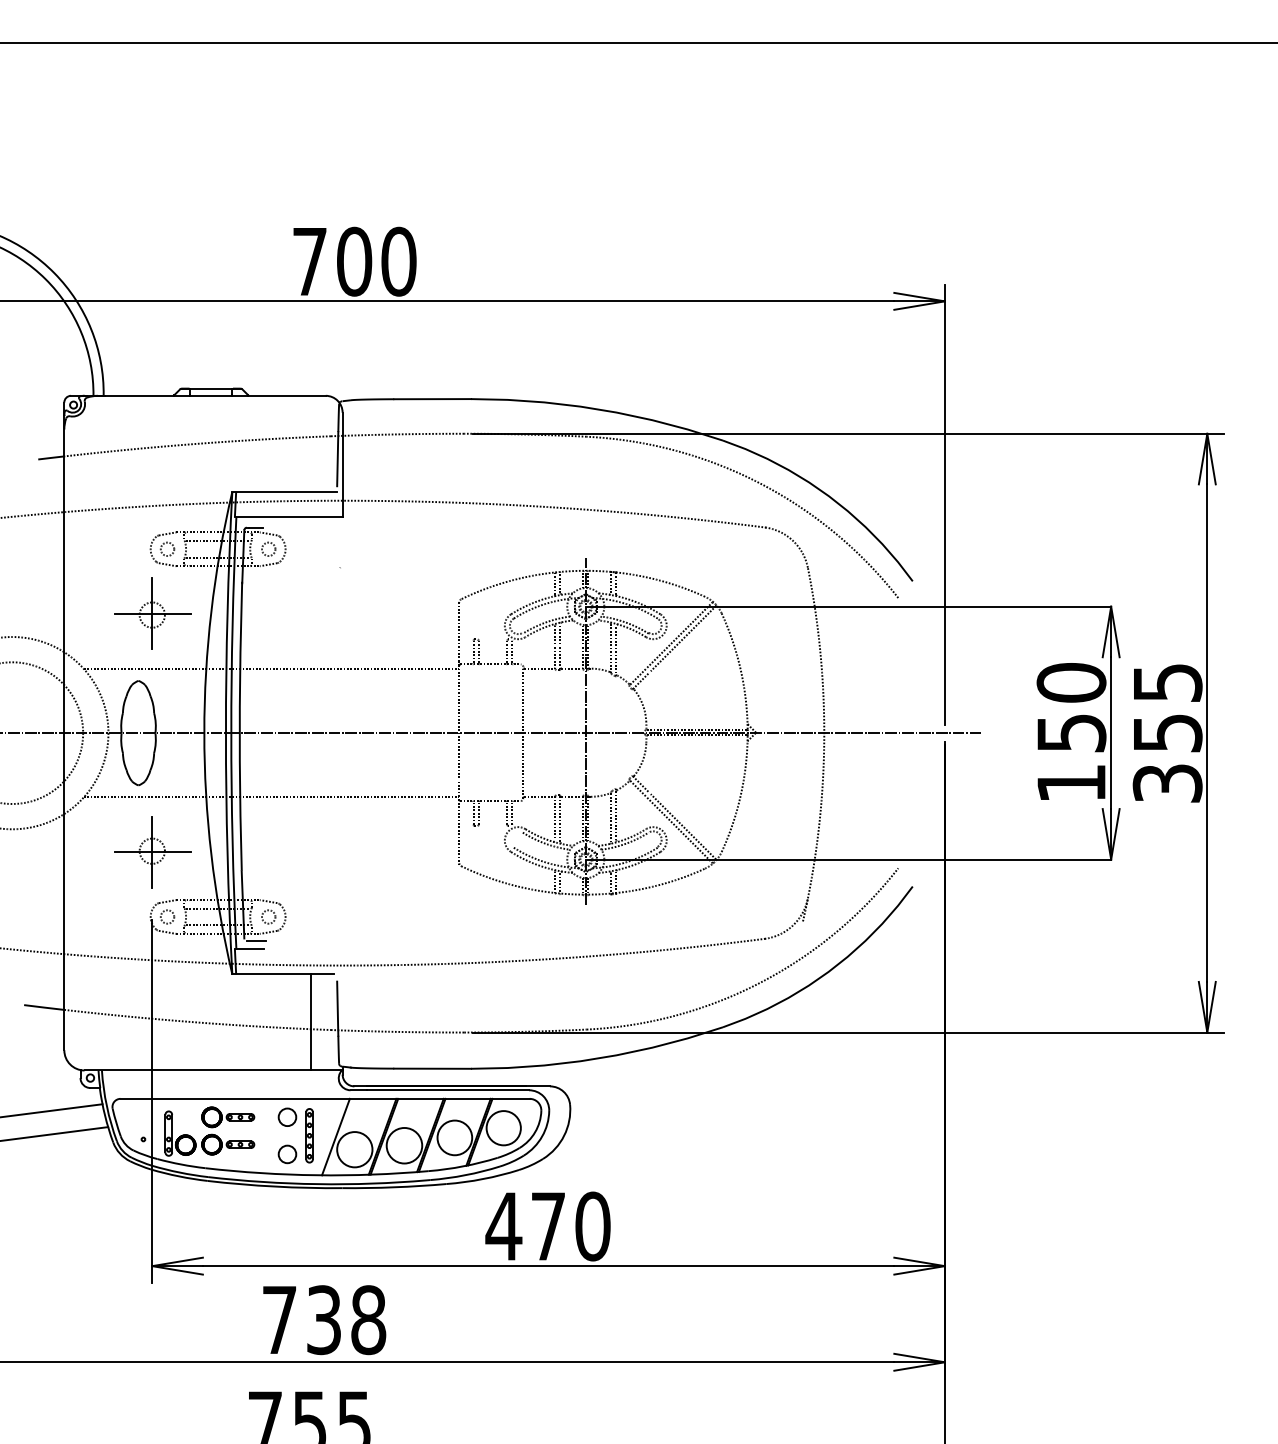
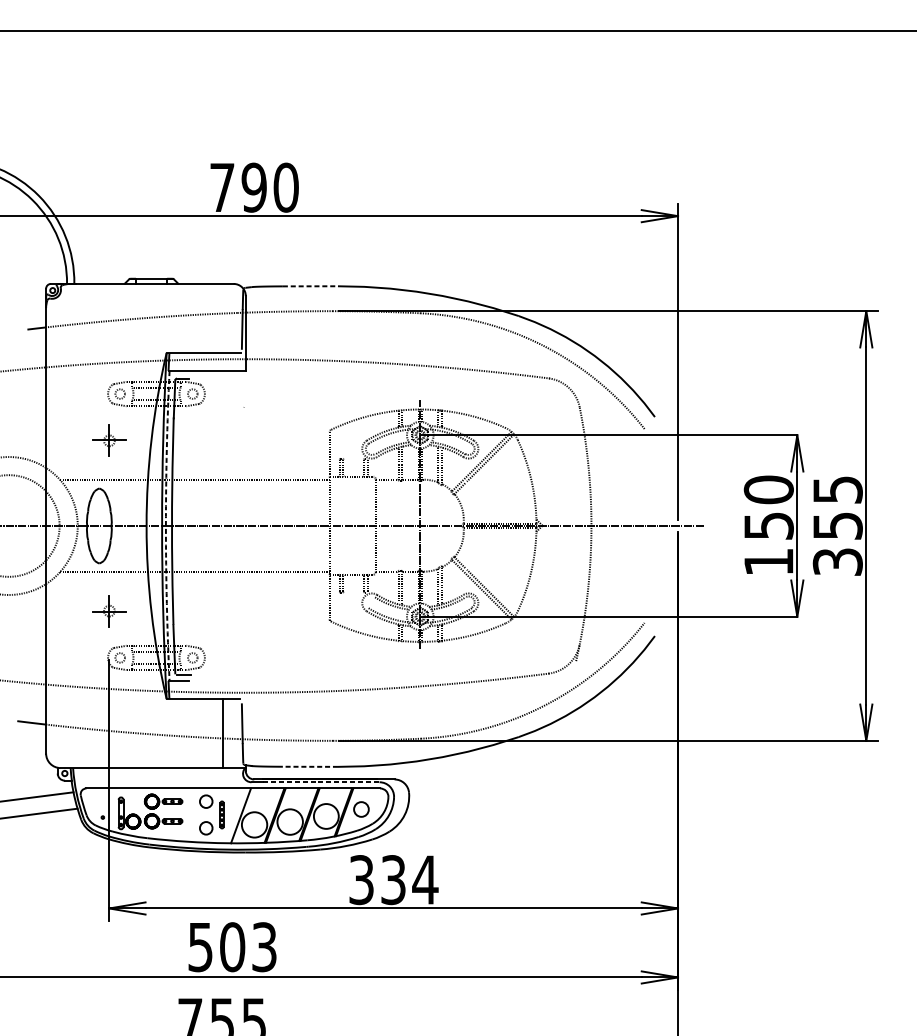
text: (354, 261) -> (254, 187), 700 -> 790
line: (433, 399) -> (311, 286), solid -> dashed
part: (152, 613) -> (109, 440), size x0.6
arc: (231, 733) -> (166, 526), solid -> dashed
part: (152, 852) -> (109, 611), size x0.6
line: (432, 1068) -> (310, 766), solid -> dashed
line: (448, 1090) -> (321, 782), solid -> dashed
circle: (503, 1128) -> (361, 809), size x0.6
part: (309, 1135) -> (222, 814), size x0.7
text: (548, 1226) -> (393, 880), 470 -> 334
text: (324, 1320) -> (232, 947), 738 -> 503

